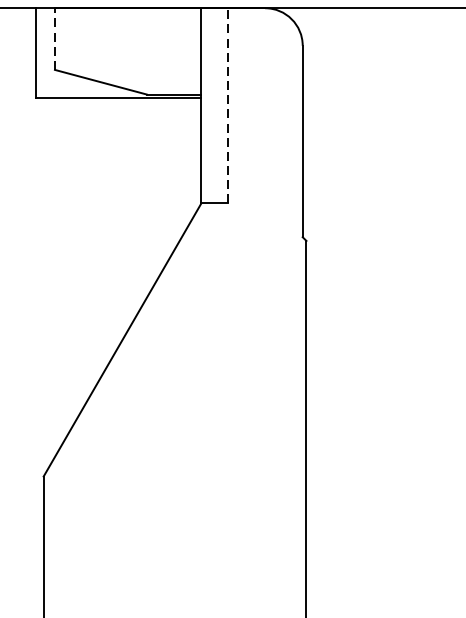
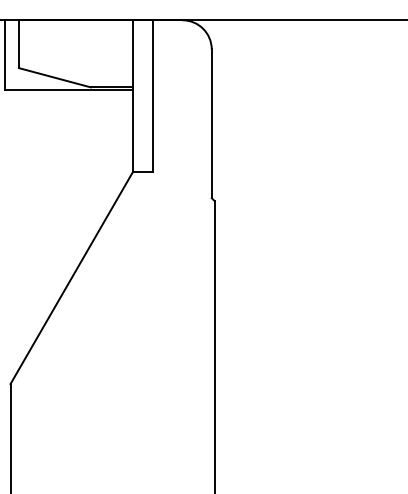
line: (55, 39) -> (19, 44), dashed -> solid
line: (227, 106) -> (153, 96), dashed -> solid

